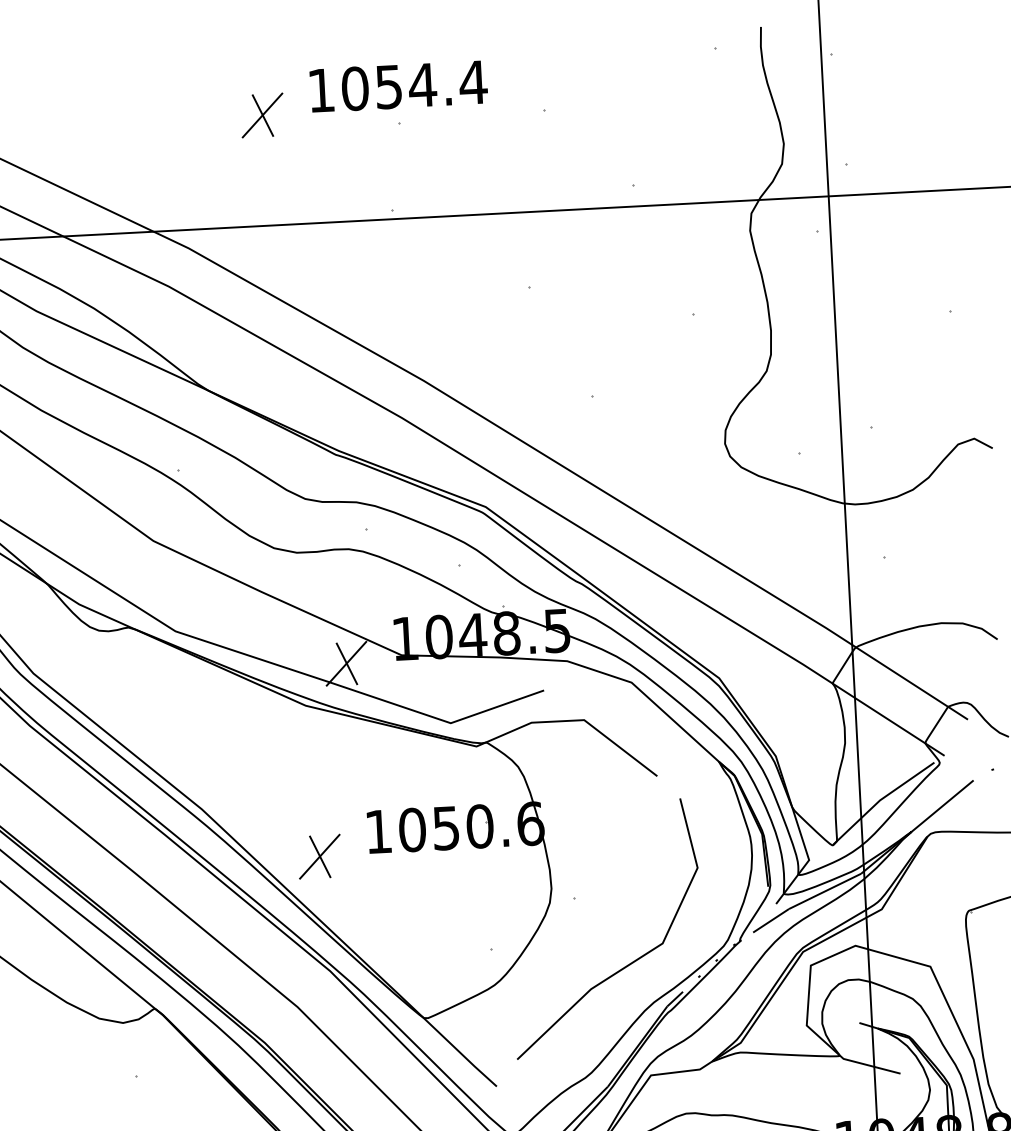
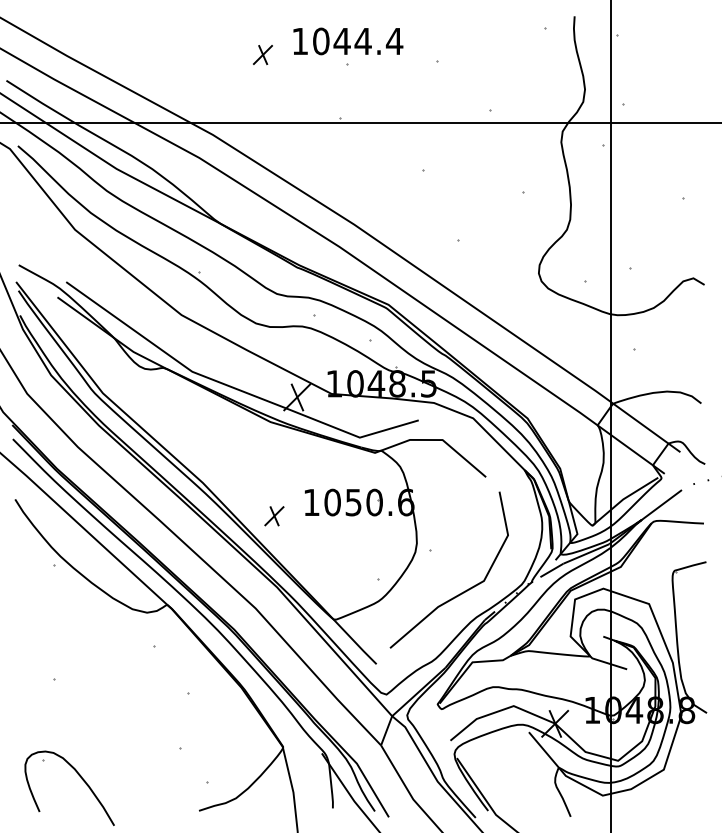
text: (387, 87) -> (341, 41), 1054.4 -> 1044.4
part: (261, 114) -> (262, 54), size x0.7
part: (320, 857) -> (274, 516), size x0.7

